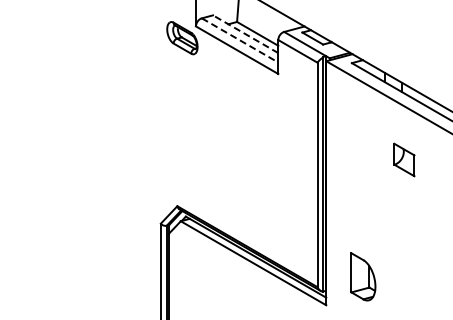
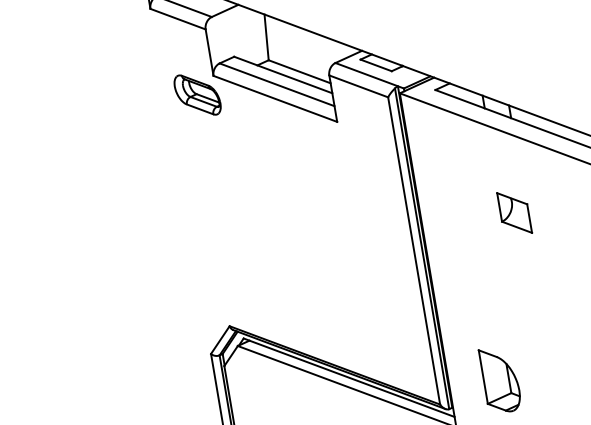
line: (245, 34) -> (283, 75), dashed -> solid
line: (240, 40) -> (277, 84), dashed -> solid
part: (404, 159) -> (514, 212), moved

